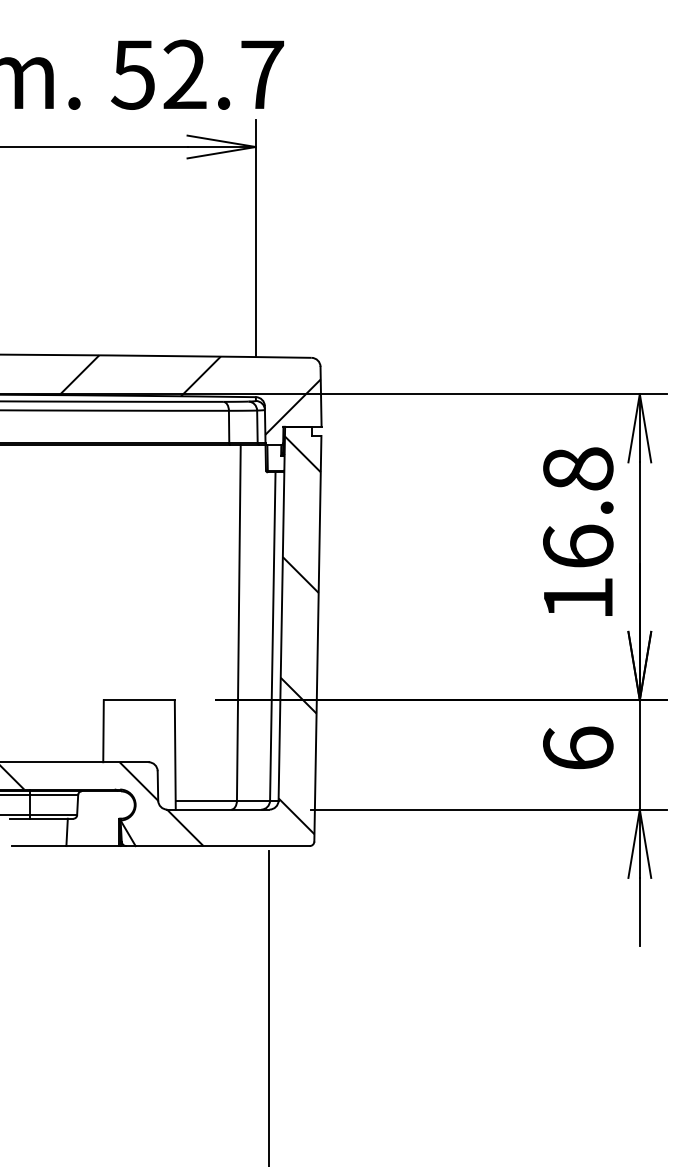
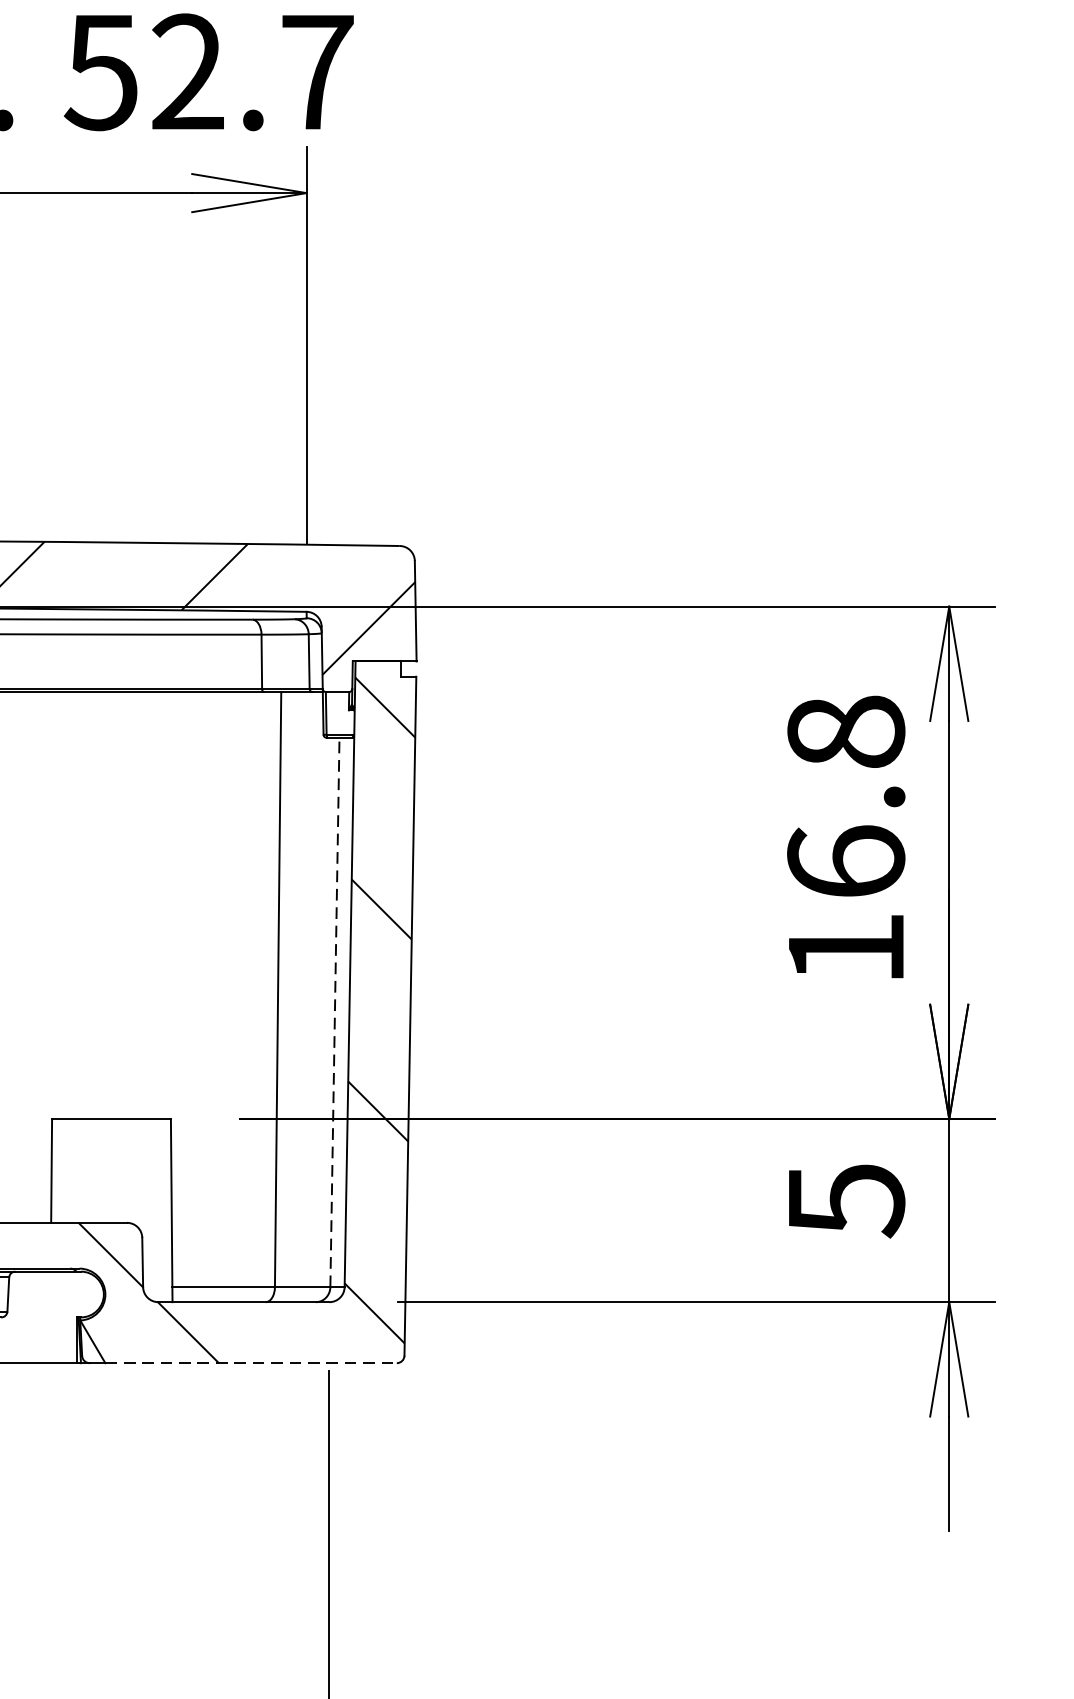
line: (272, 636) -> (334, 1012), solid -> dashed
text: (578, 748) -> (846, 1199), 6 -> 5
line: (223, 846) -> (252, 1363), solid -> dashed

